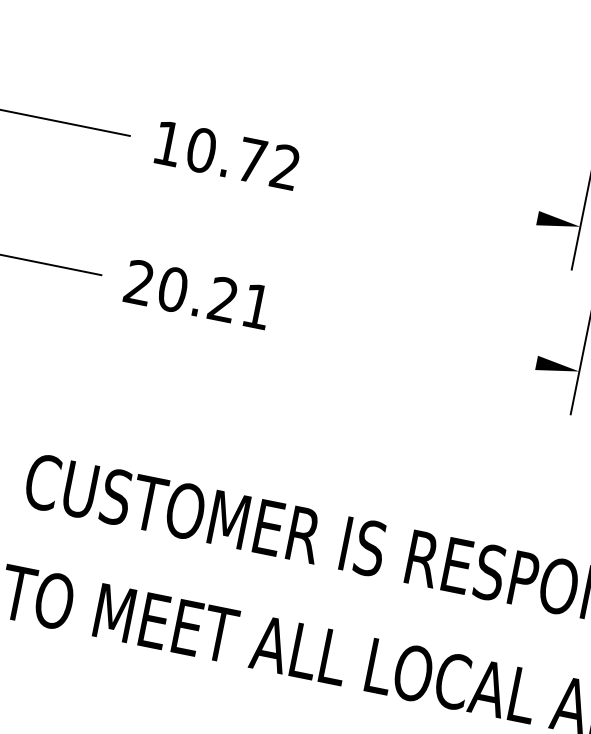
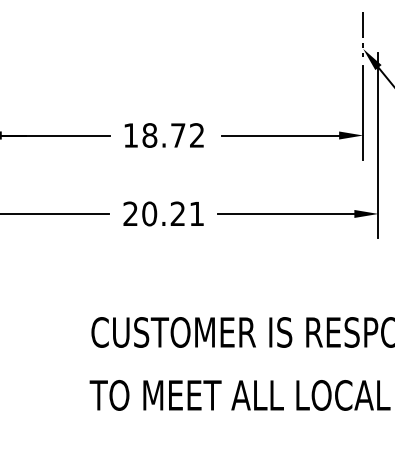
text: (200, 150) -> (149, 135), 10.72 -> 18.72
line: (433, 197) -> (280, 135), added
line: (414, 337) -> (285, 213), added

